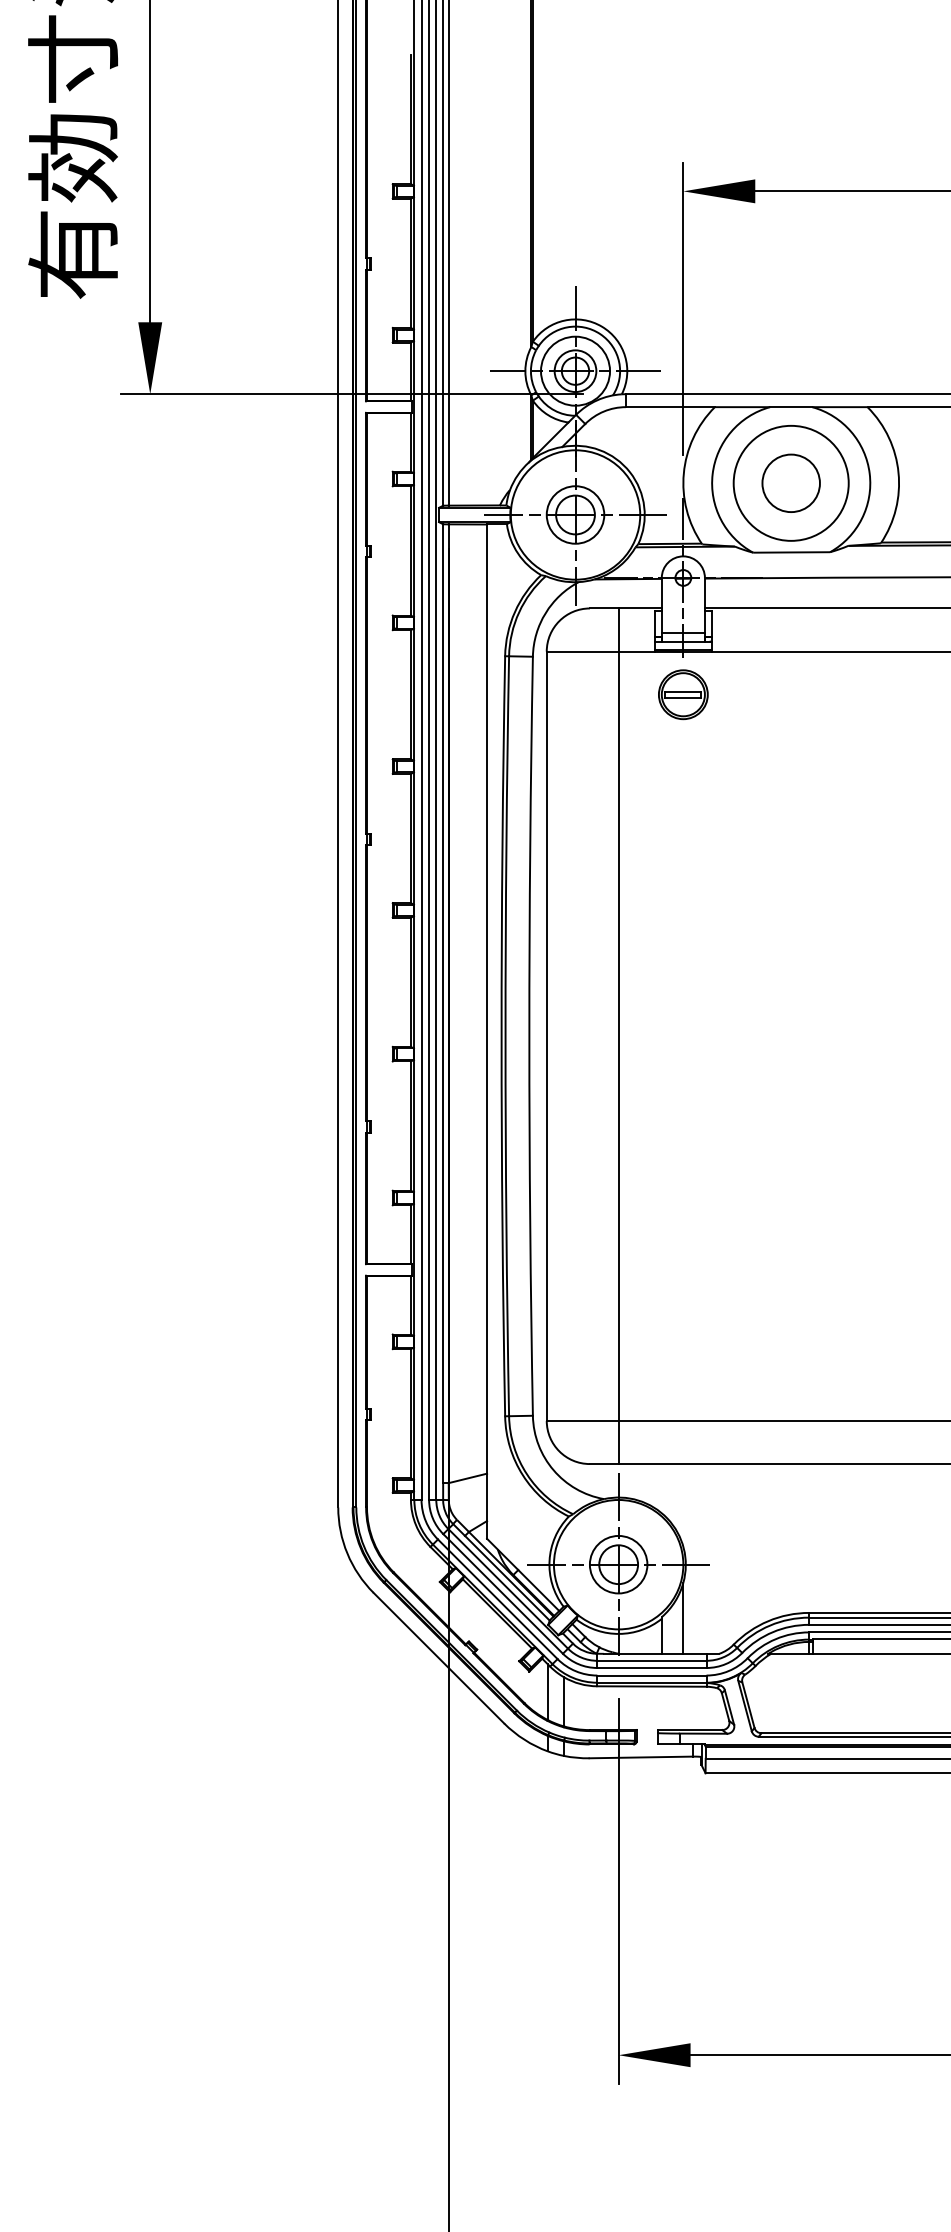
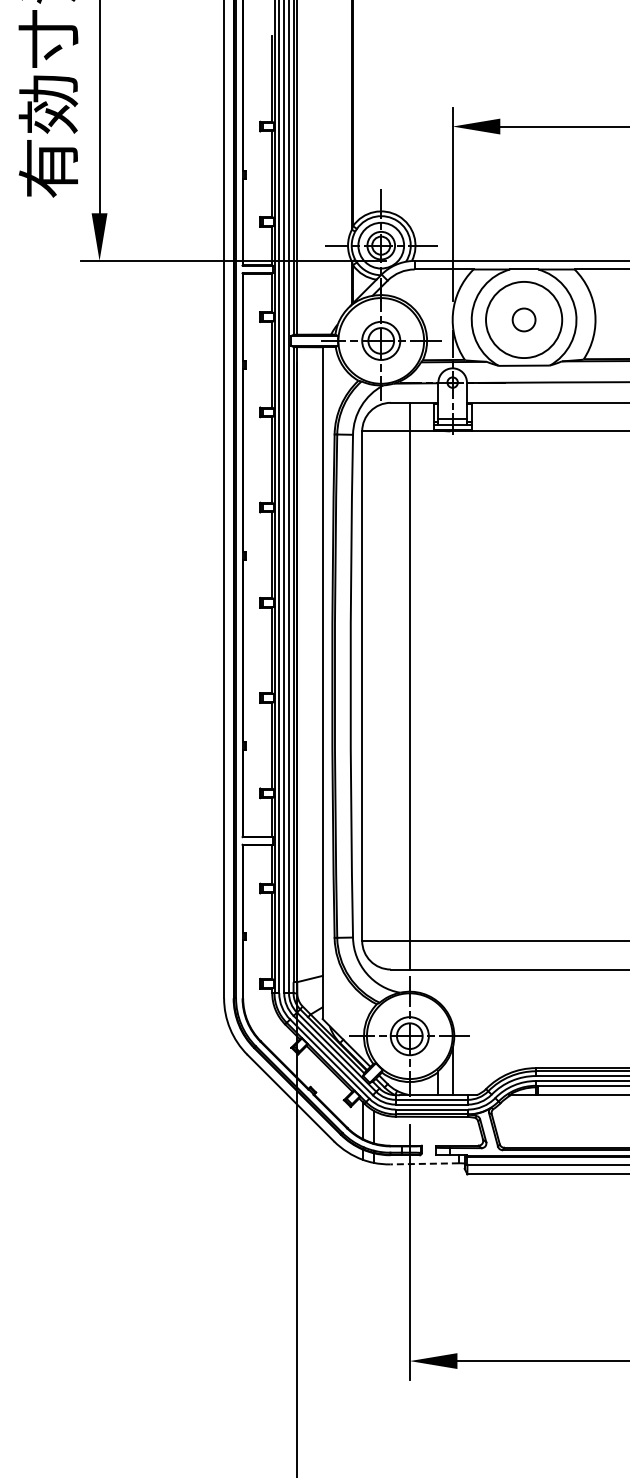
circle: (791, 482) -> (524, 319), size x0.6
part: (683, 694) -> (452, 459), removed
line: (640, 1756) -> (424, 1163), solid -> dashed

